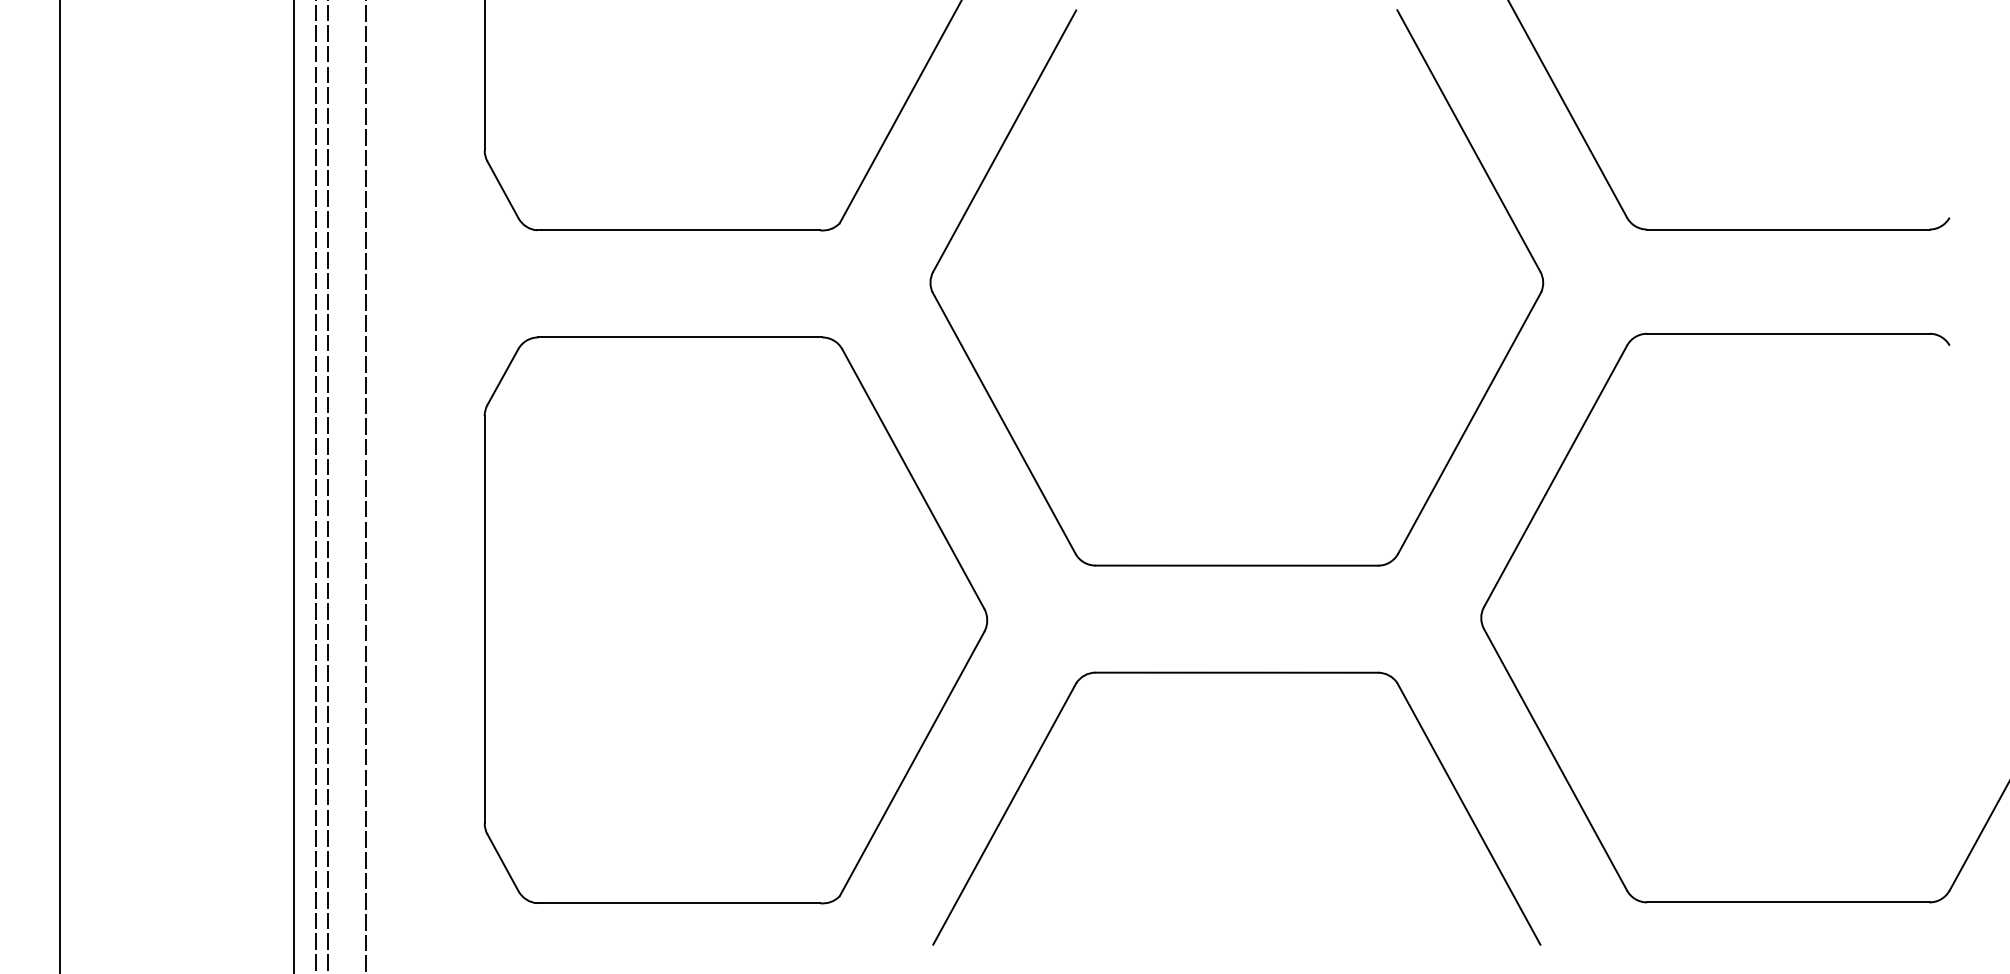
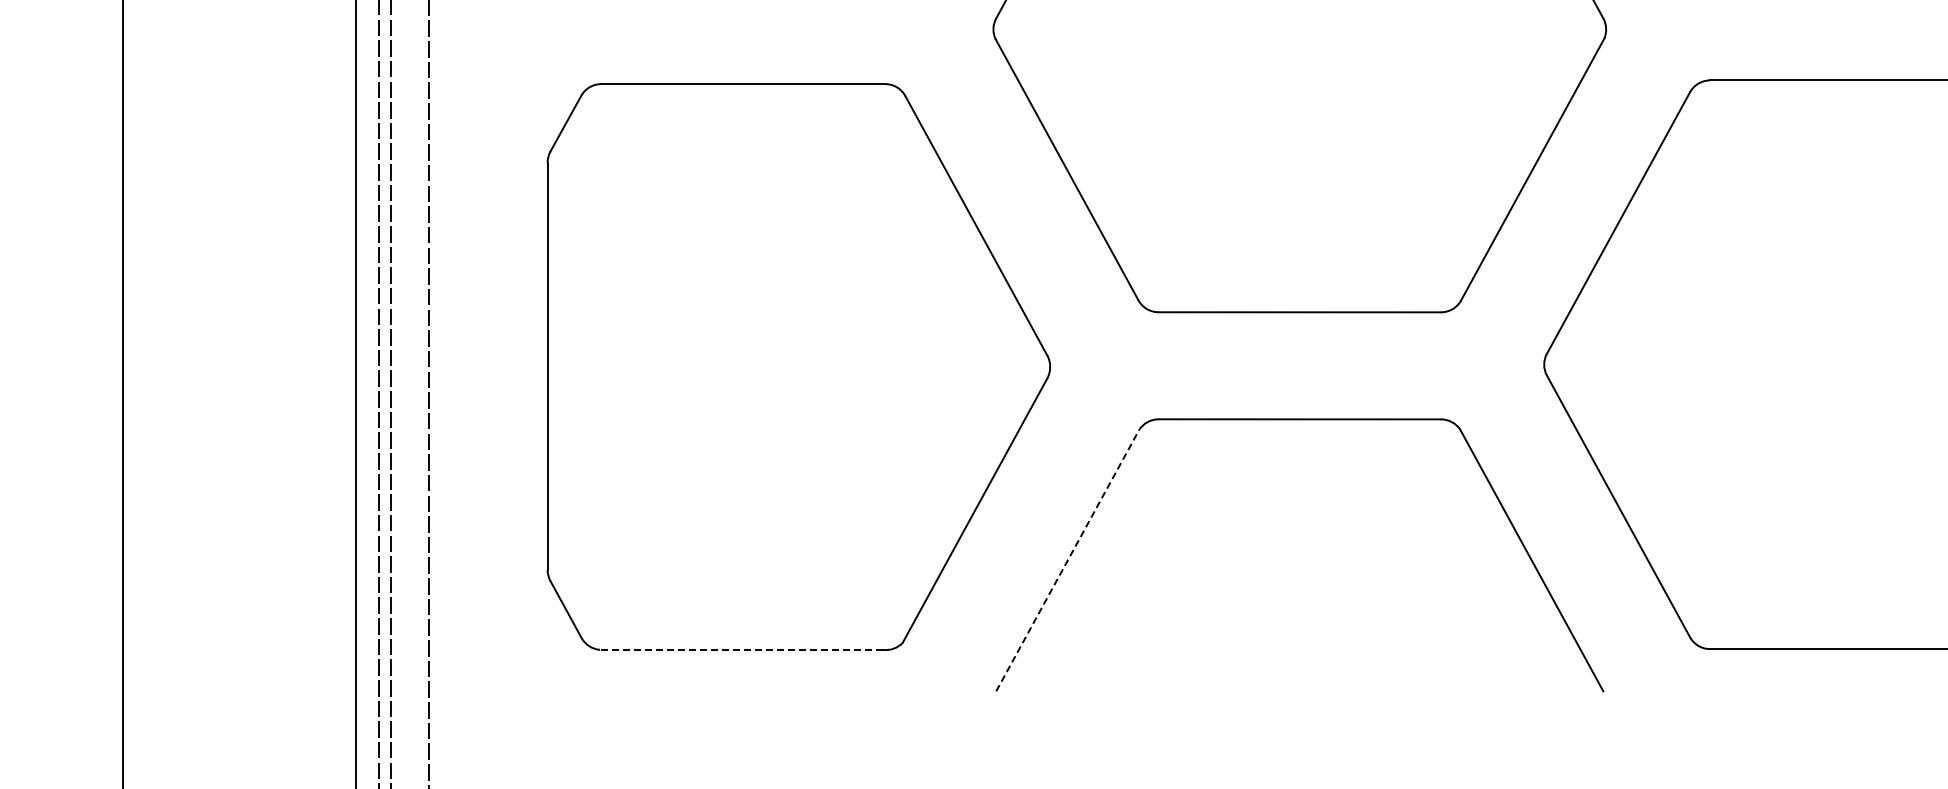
line: (1004, 814) -> (1067, 561), solid -> dashed
line: (678, 903) -> (741, 650), solid -> dashed

